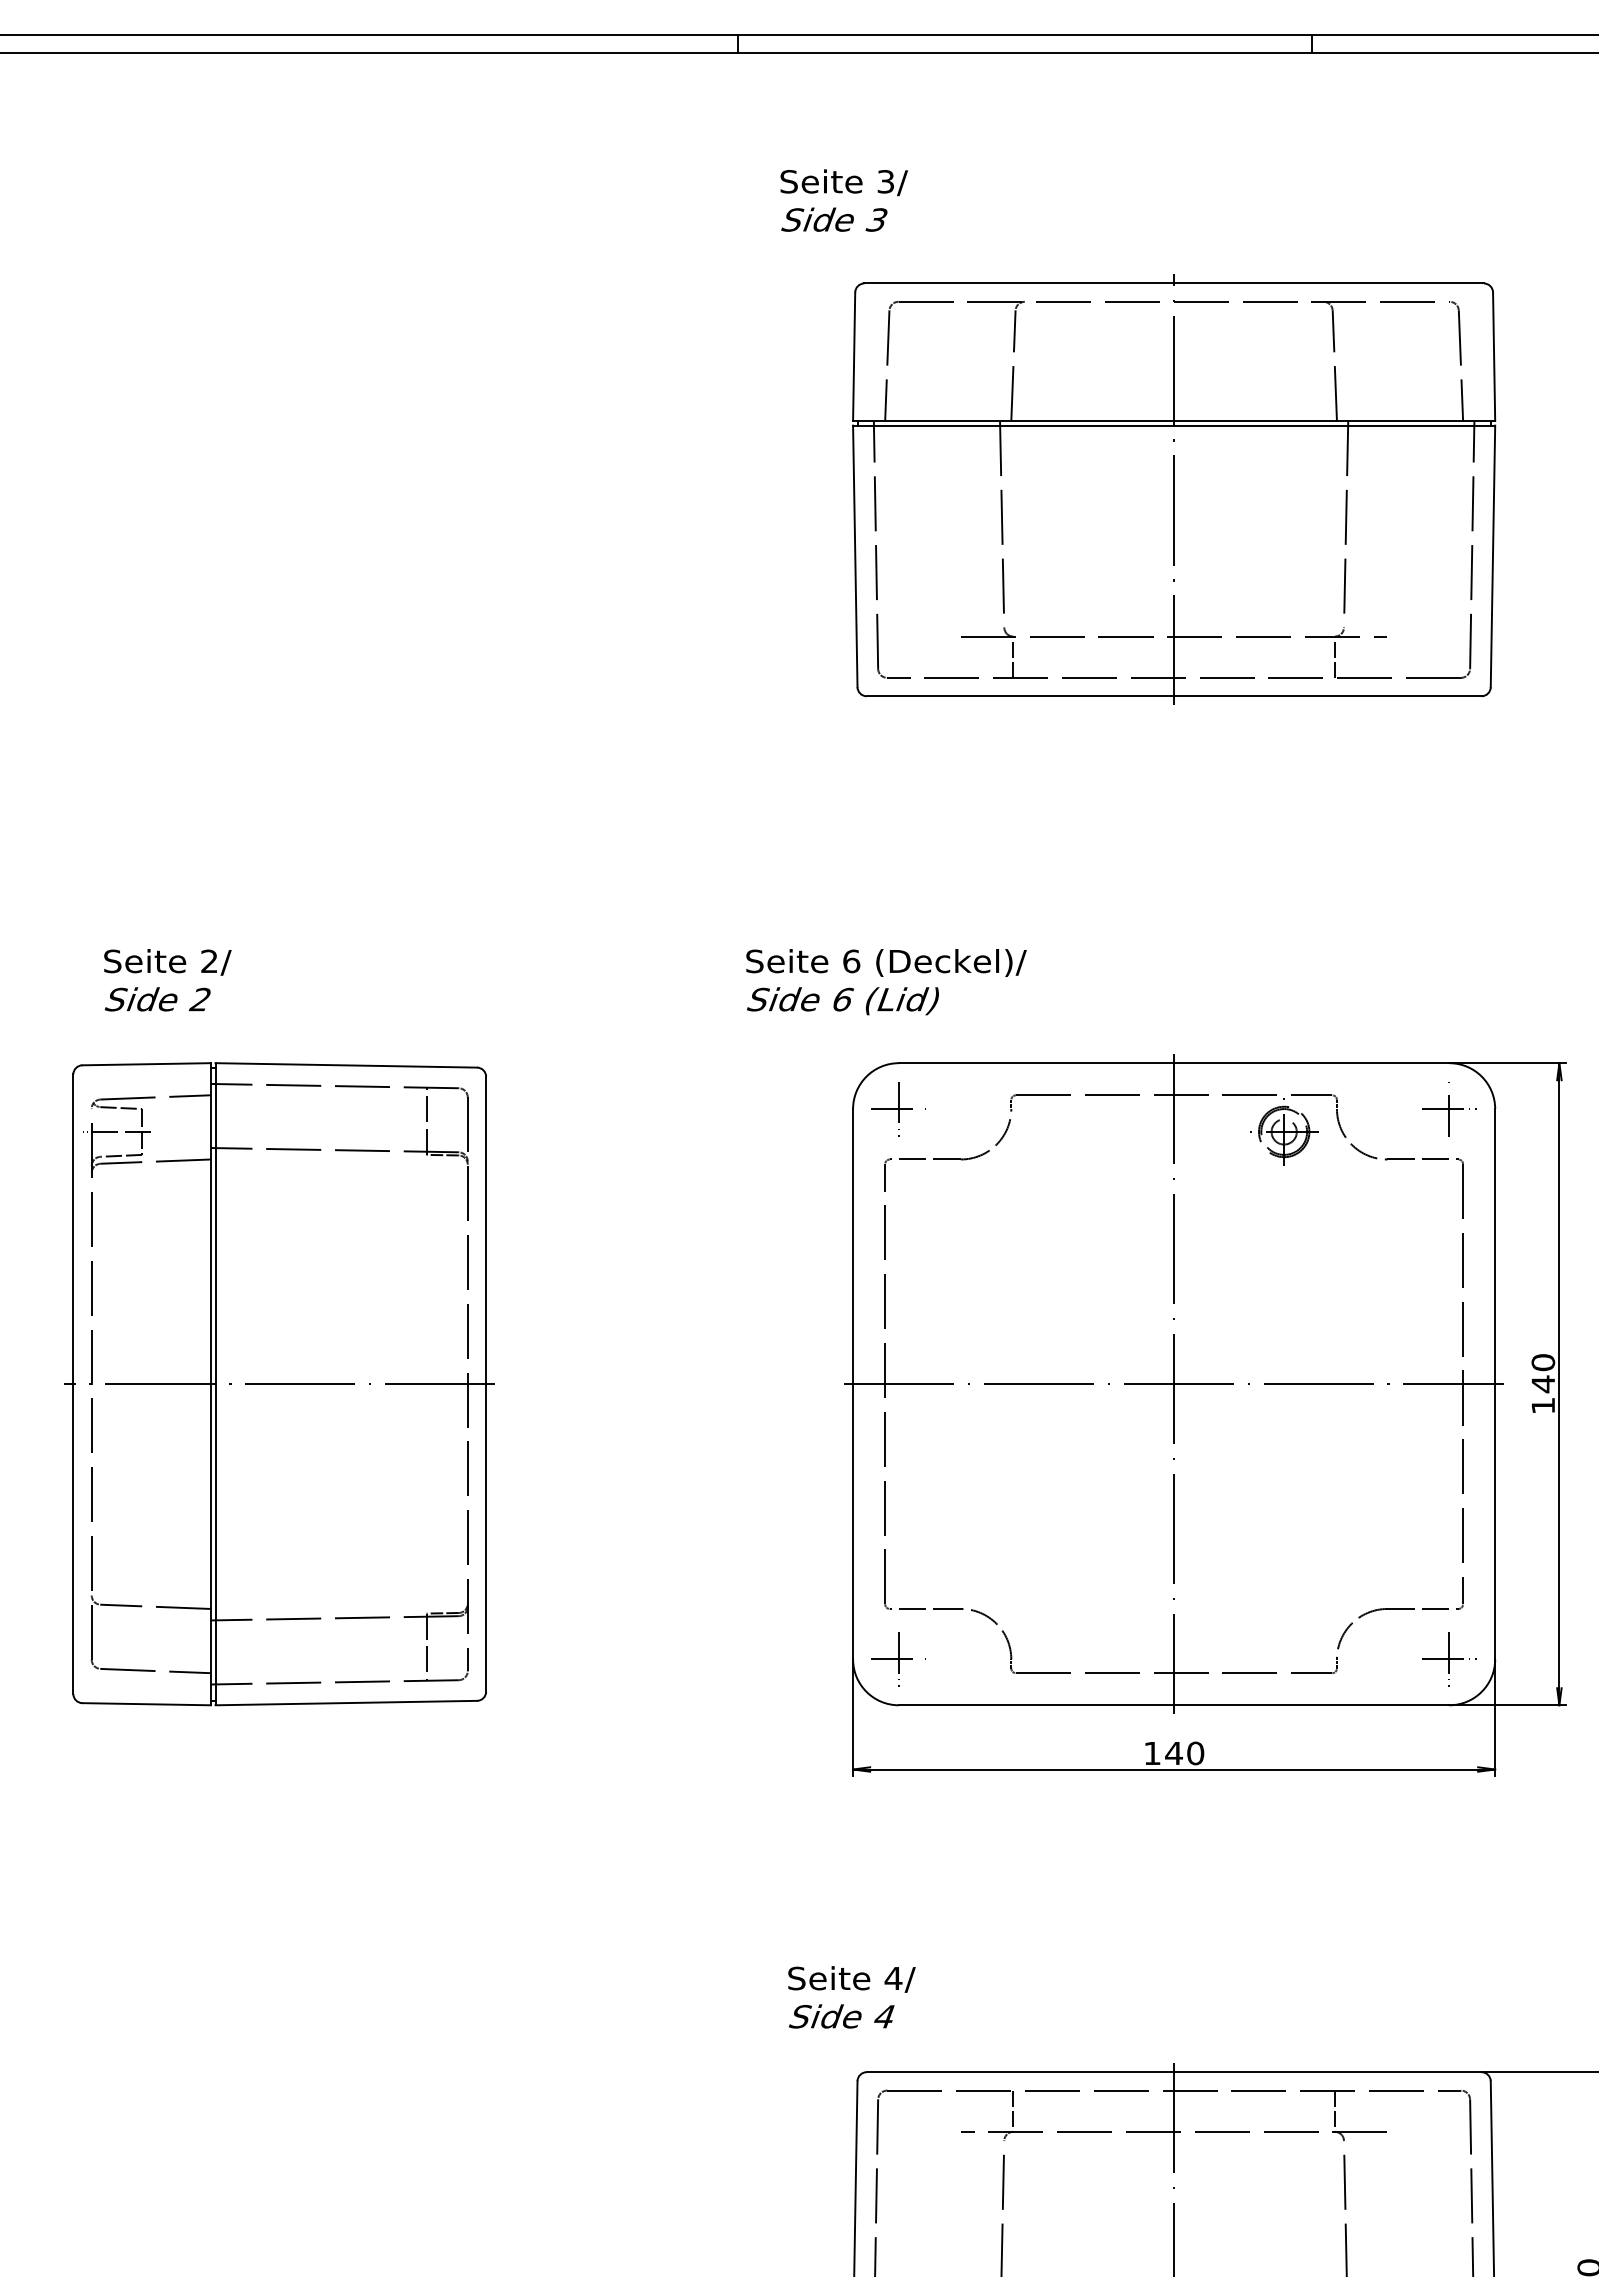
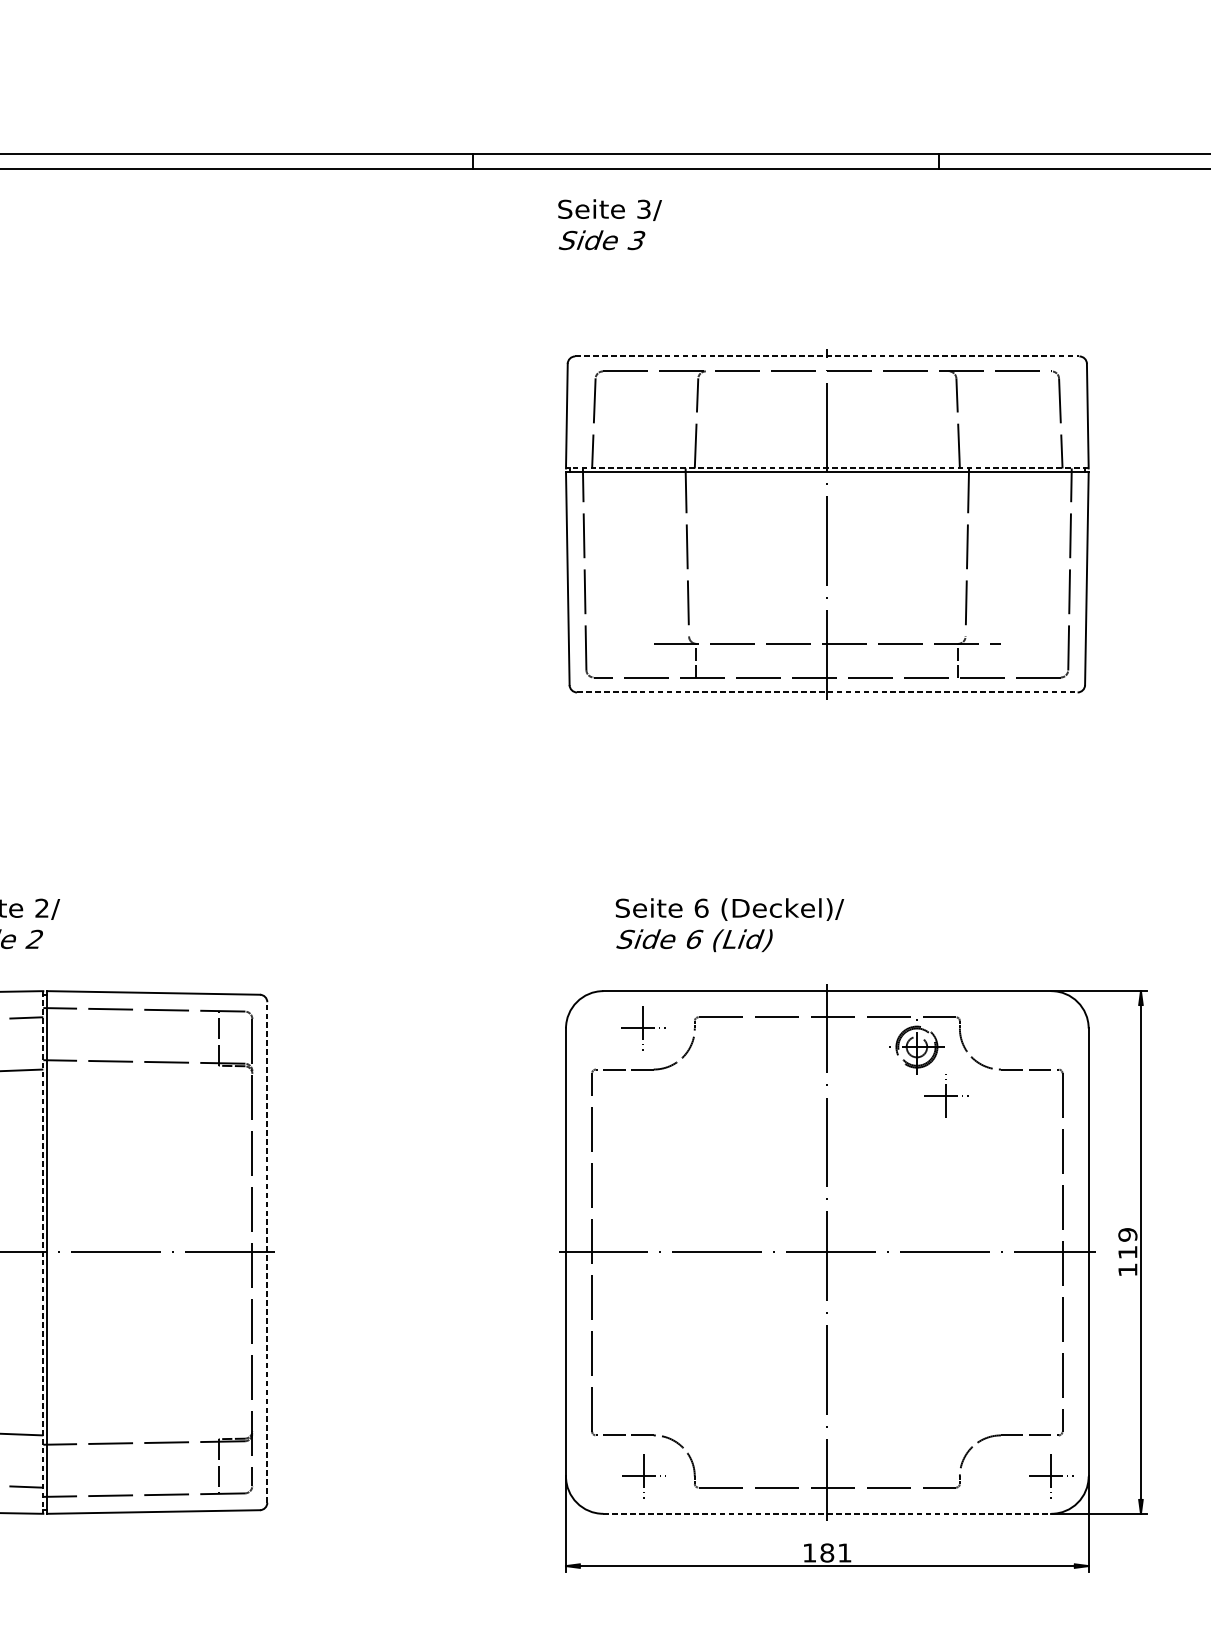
text: (843, 200) -> (609, 224), moved
line: (1174, 283) -> (827, 356), solid -> dashed
line: (1173, 421) -> (826, 468), solid -> dashed
line: (1174, 696) -> (827, 692), solid -> dashed
text: (886, 982) -> (729, 925), moved
part: (898, 1109) -> (642, 1028), moved
part: (1449, 1109) -> (946, 1096), moved
text: (1543, 1373) -> (1128, 1243), 140 -> 119
line: (486, 1383) -> (267, 1251), solid -> dashed
line: (210, 1384) -> (42, 1252), solid -> dashed
part: (898, 1659) -> (643, 1476), moved
line: (1174, 1705) -> (827, 1513), solid -> dashed
text: (1184, 1753) -> (835, 1553), 140 -> 181

